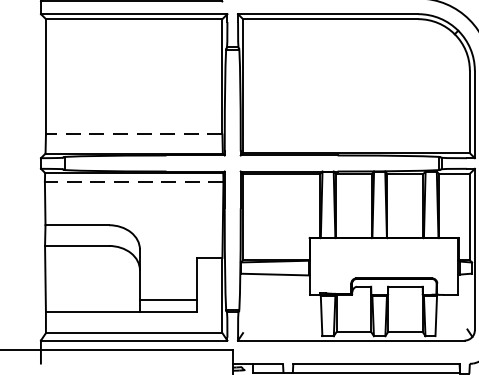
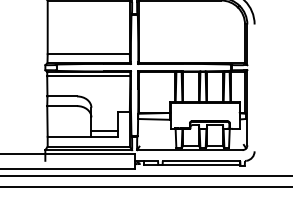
line: (133, 135) -> (88, 54), dashed -> solid
line: (133, 182) -> (88, 76), dashed -> solid

